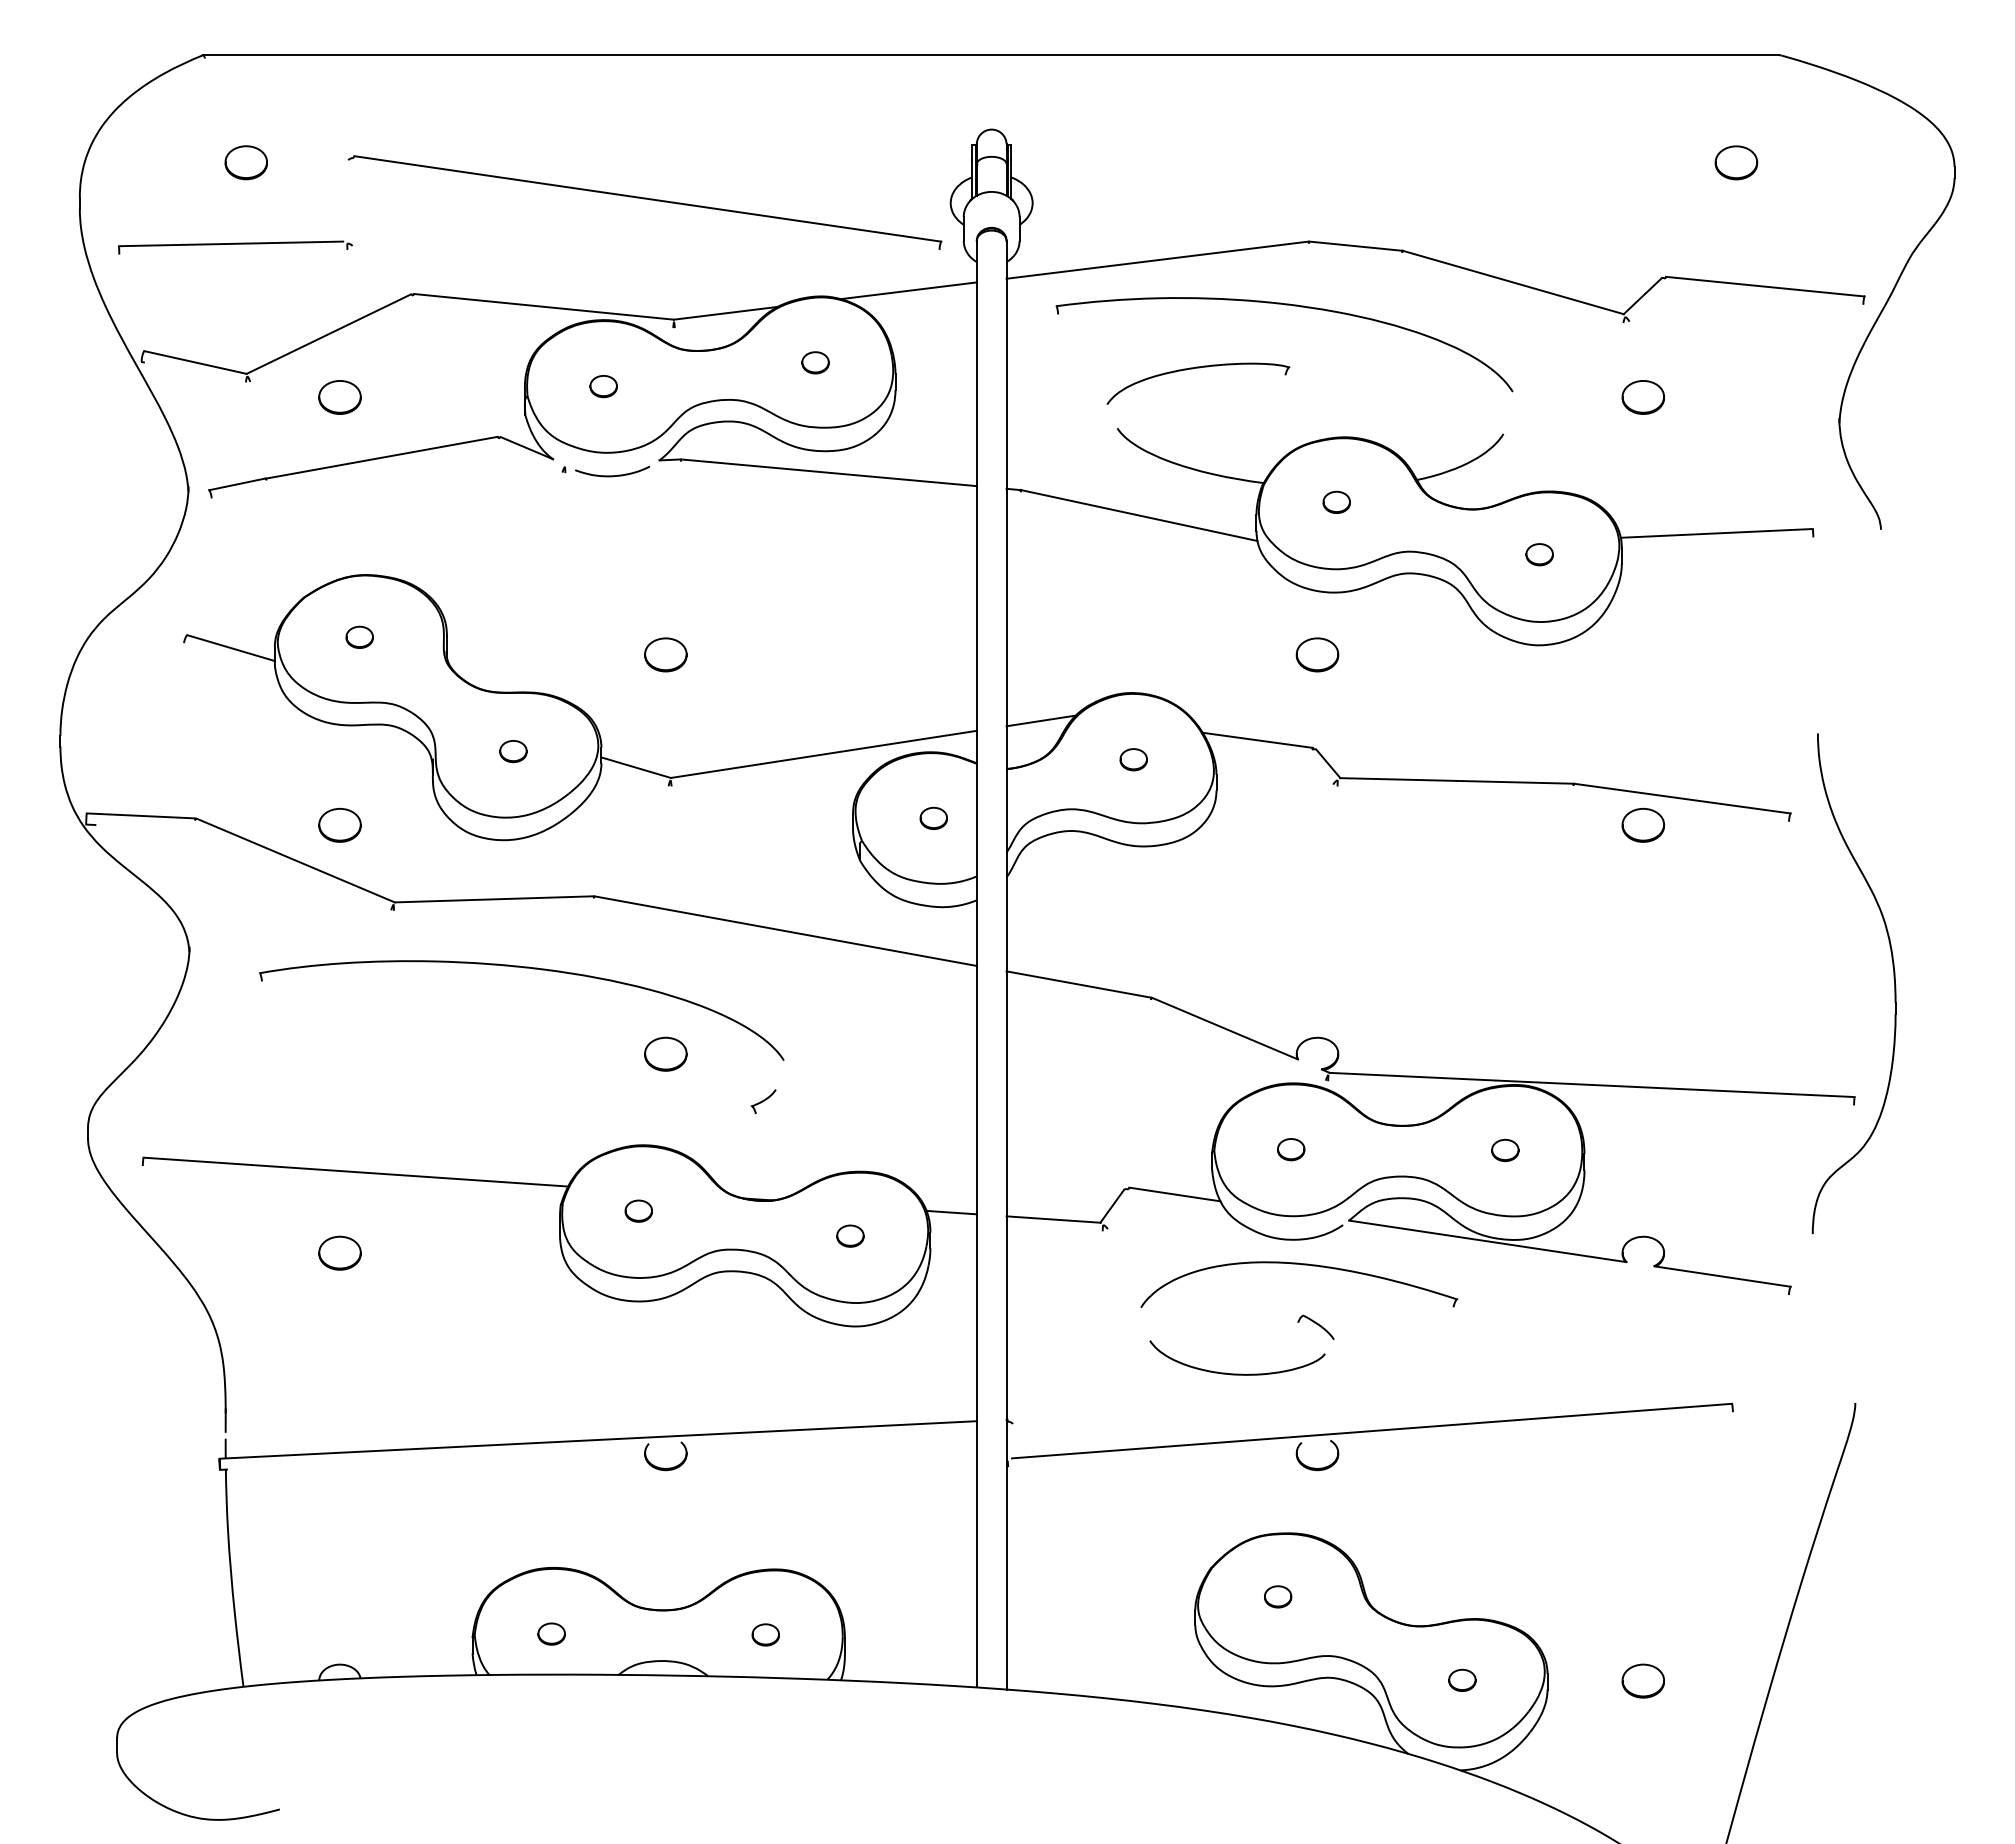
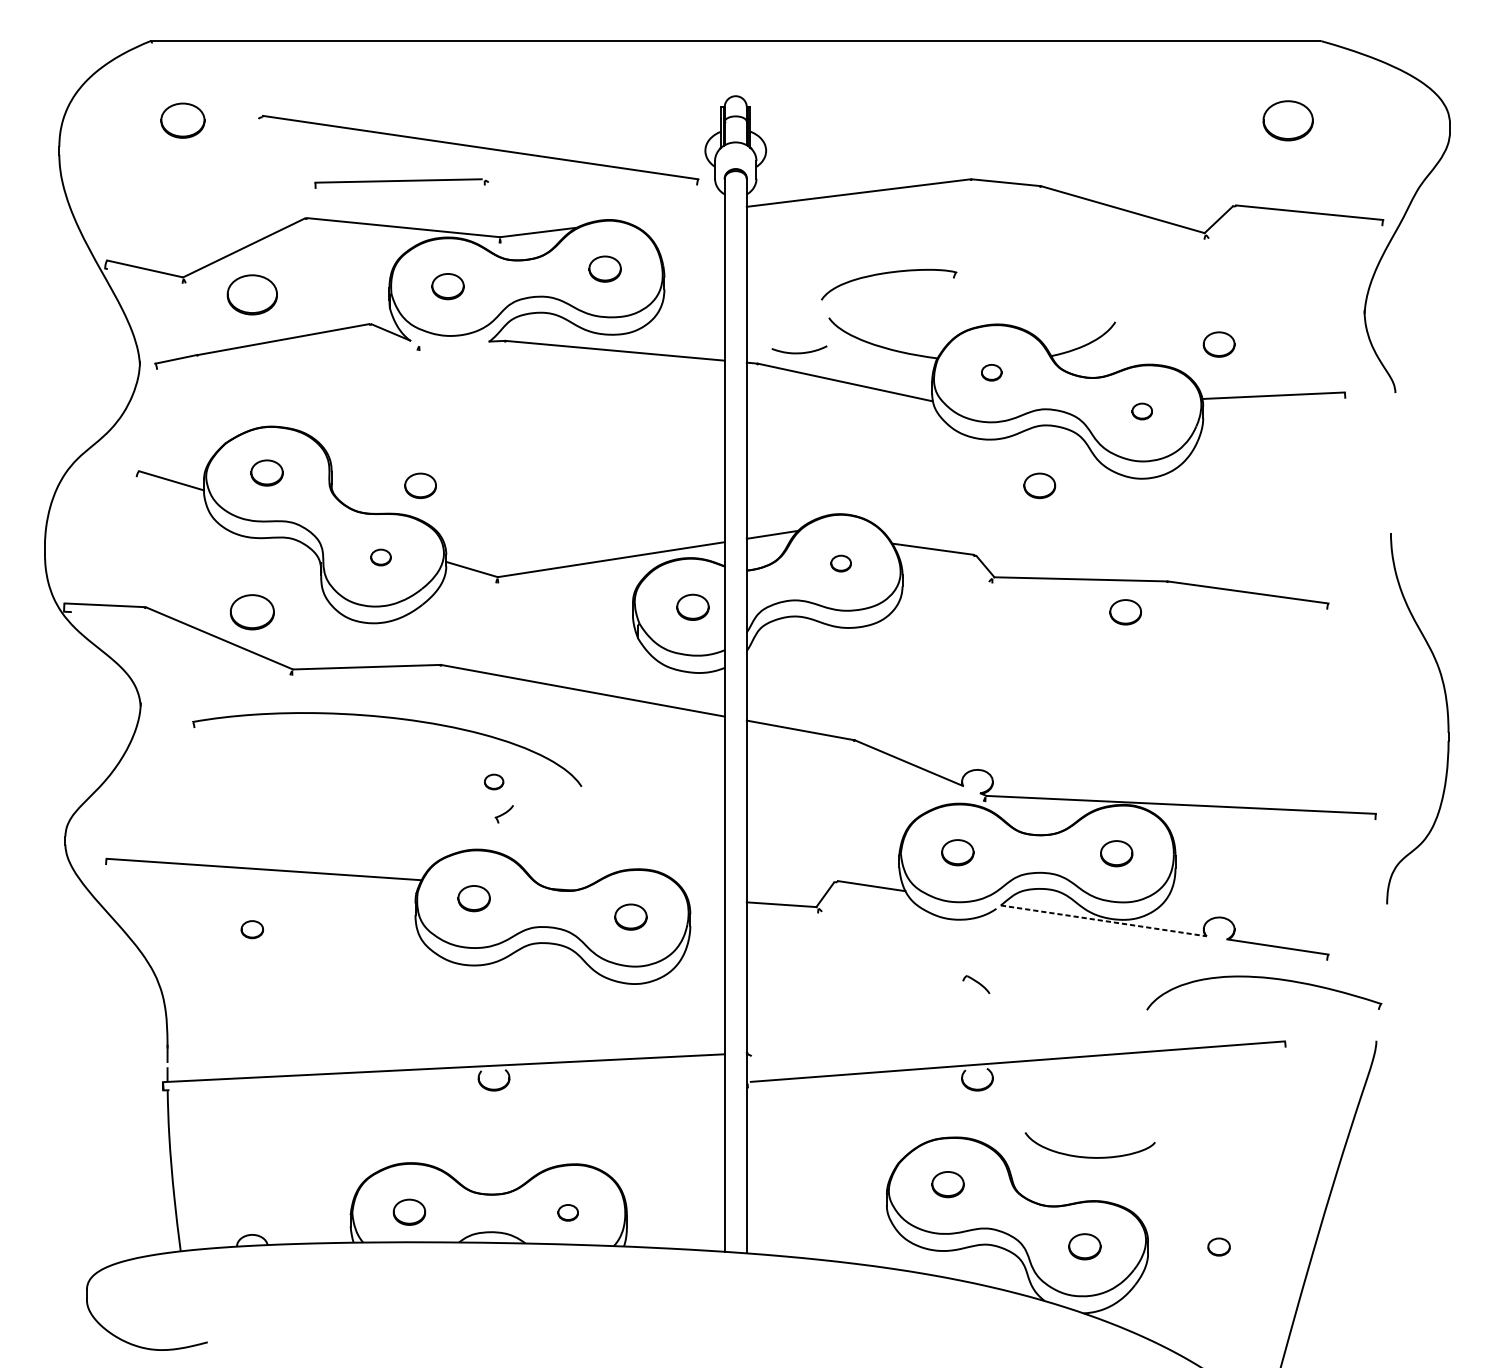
part: (245, 162) -> (182, 120), size x1.4
part: (1736, 162) -> (1288, 120), size x1.6
part: (235, 247) -> (401, 183), moved
line: (908, 290) -> (674, 215), removed
part: (1285, 305) -> (953, 226), removed
part: (815, 362) -> (605, 268), size x1.6
part: (603, 386) -> (447, 286), size x1.6
part: (339, 397) -> (251, 294), size x1.6
part: (1642, 397) -> (1218, 344), moved
curve: (612, 475) -> (799, 352), moved
part: (359, 636) -> (266, 472), size x1.6
part: (665, 654) -> (420, 485), moved
part: (1317, 654) -> (1039, 485), moved
part: (933, 817) -> (692, 606), size x1.6
part: (339, 825) -> (251, 612), size x1.4
part: (1642, 825) -> (1125, 612), moved
part: (1893, 978) -> (1447, 714), moved
part: (665, 1053) -> (493, 781), size x0.6
part: (763, 1101) -> (504, 814), moved
part: (1291, 1149) -> (958, 852), size x1.6
part: (1505, 1149) -> (1116, 852), size x1.6
part: (638, 1210) -> (473, 898), size x1.6
line: (951, 1212) -> (705, 899), removed
part: (850, 1235) -> (631, 916), size x1.6
line: (1488, 1241) -> (1104, 921), solid -> dashed
part: (339, 1252) -> (251, 929), size x0.7
part: (1303, 1265) -> (1267, 978), moved
curve: (1237, 1373) -> (1090, 1156), moved
part: (1278, 1596) -> (948, 1184), size x1.6
part: (551, 1633) -> (409, 1211), size x1.6
part: (1462, 1679) -> (1085, 1245), size x1.6
part: (1642, 1680) -> (1218, 1246), size x0.7

